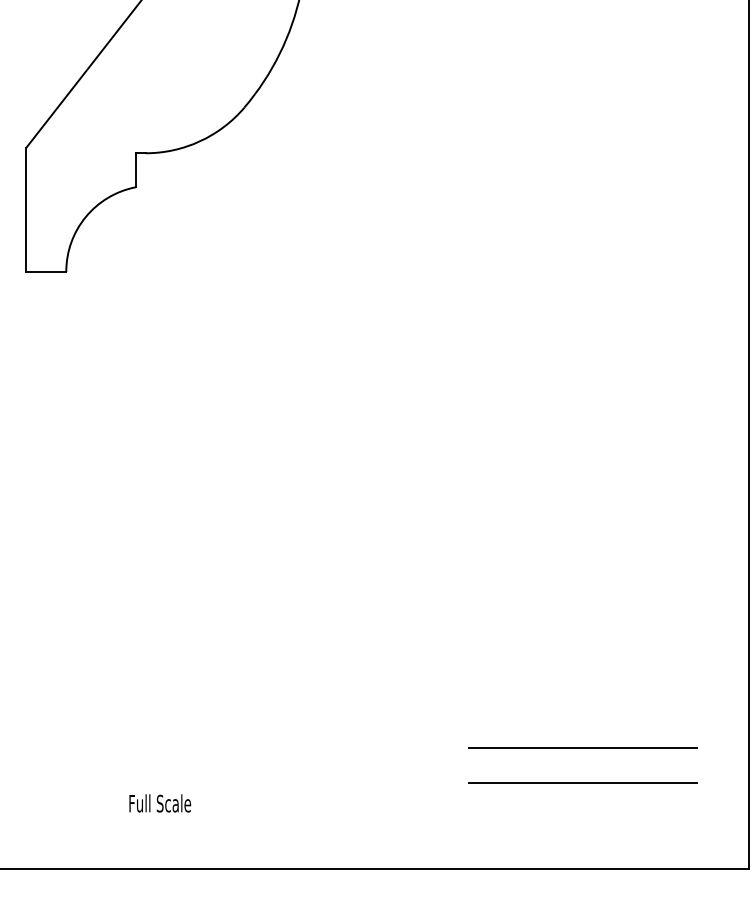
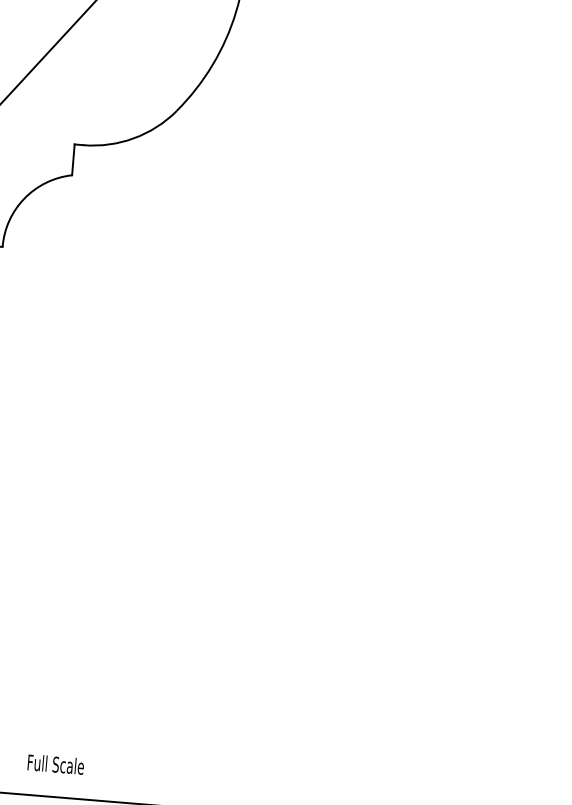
line: (582, 747) -> (435, 717), removed
line: (582, 782) -> (433, 748), removed
text: (160, 803) -> (56, 764), moved

